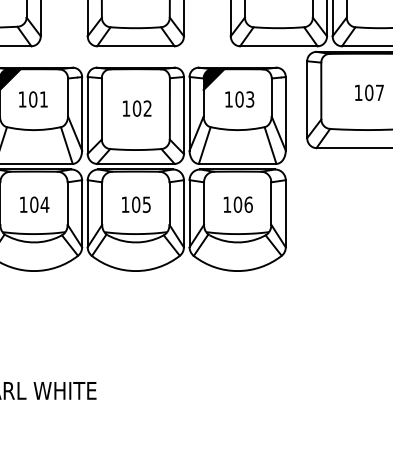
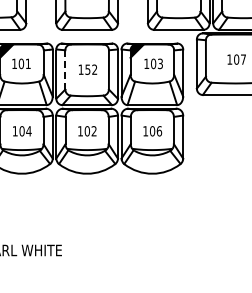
line: (102, 108) -> (65, 69), solid -> dashed
text: (136, 108) -> (87, 69), 102 -> 152
text: (145, 205) -> (93, 131), 105 -> 102

